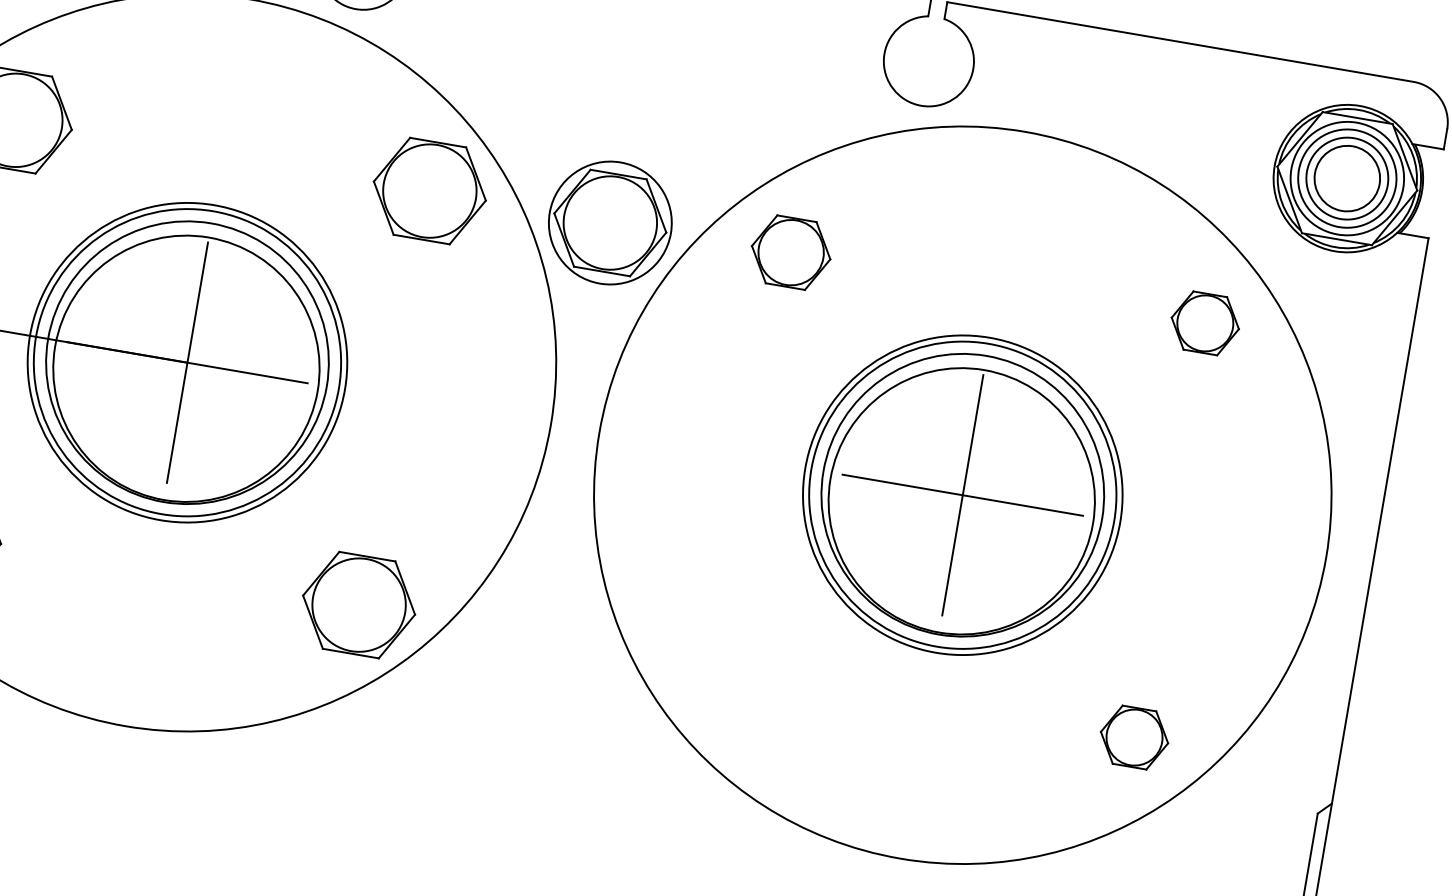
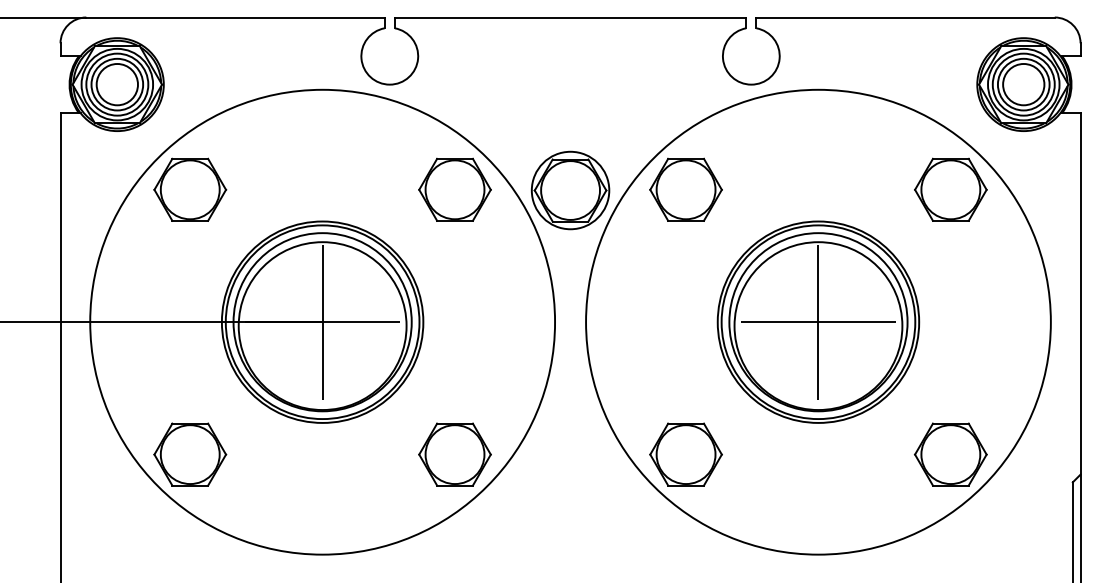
part: (790, 252) -> (685, 189), size x1.43
part: (1204, 322) -> (950, 189), size x1.67
part: (719, 666) -> (685, 454), added
part: (1133, 737) -> (950, 454), size x1.67

